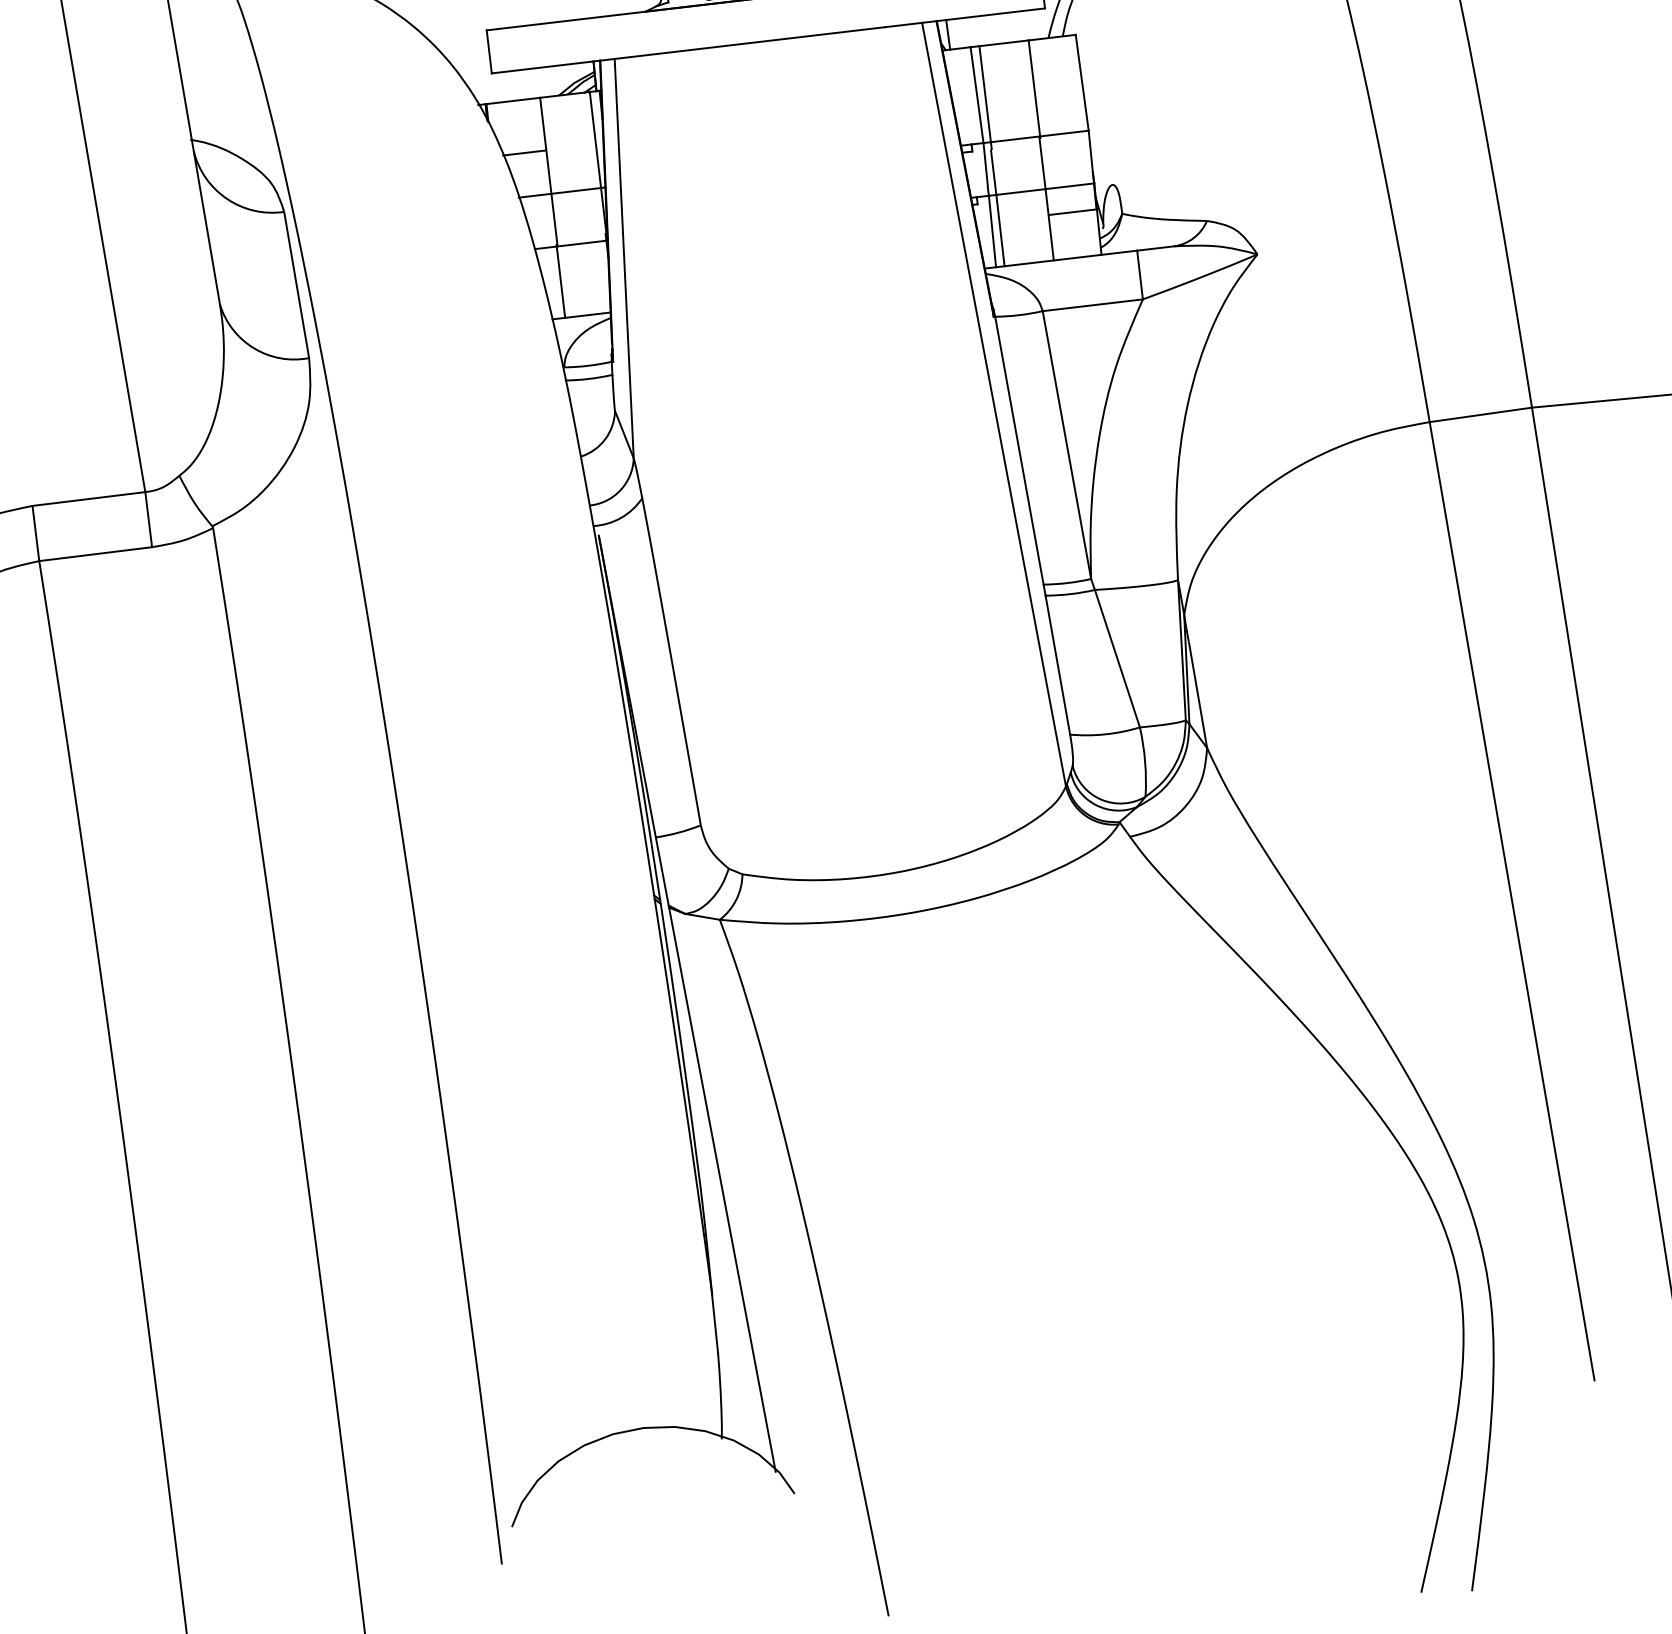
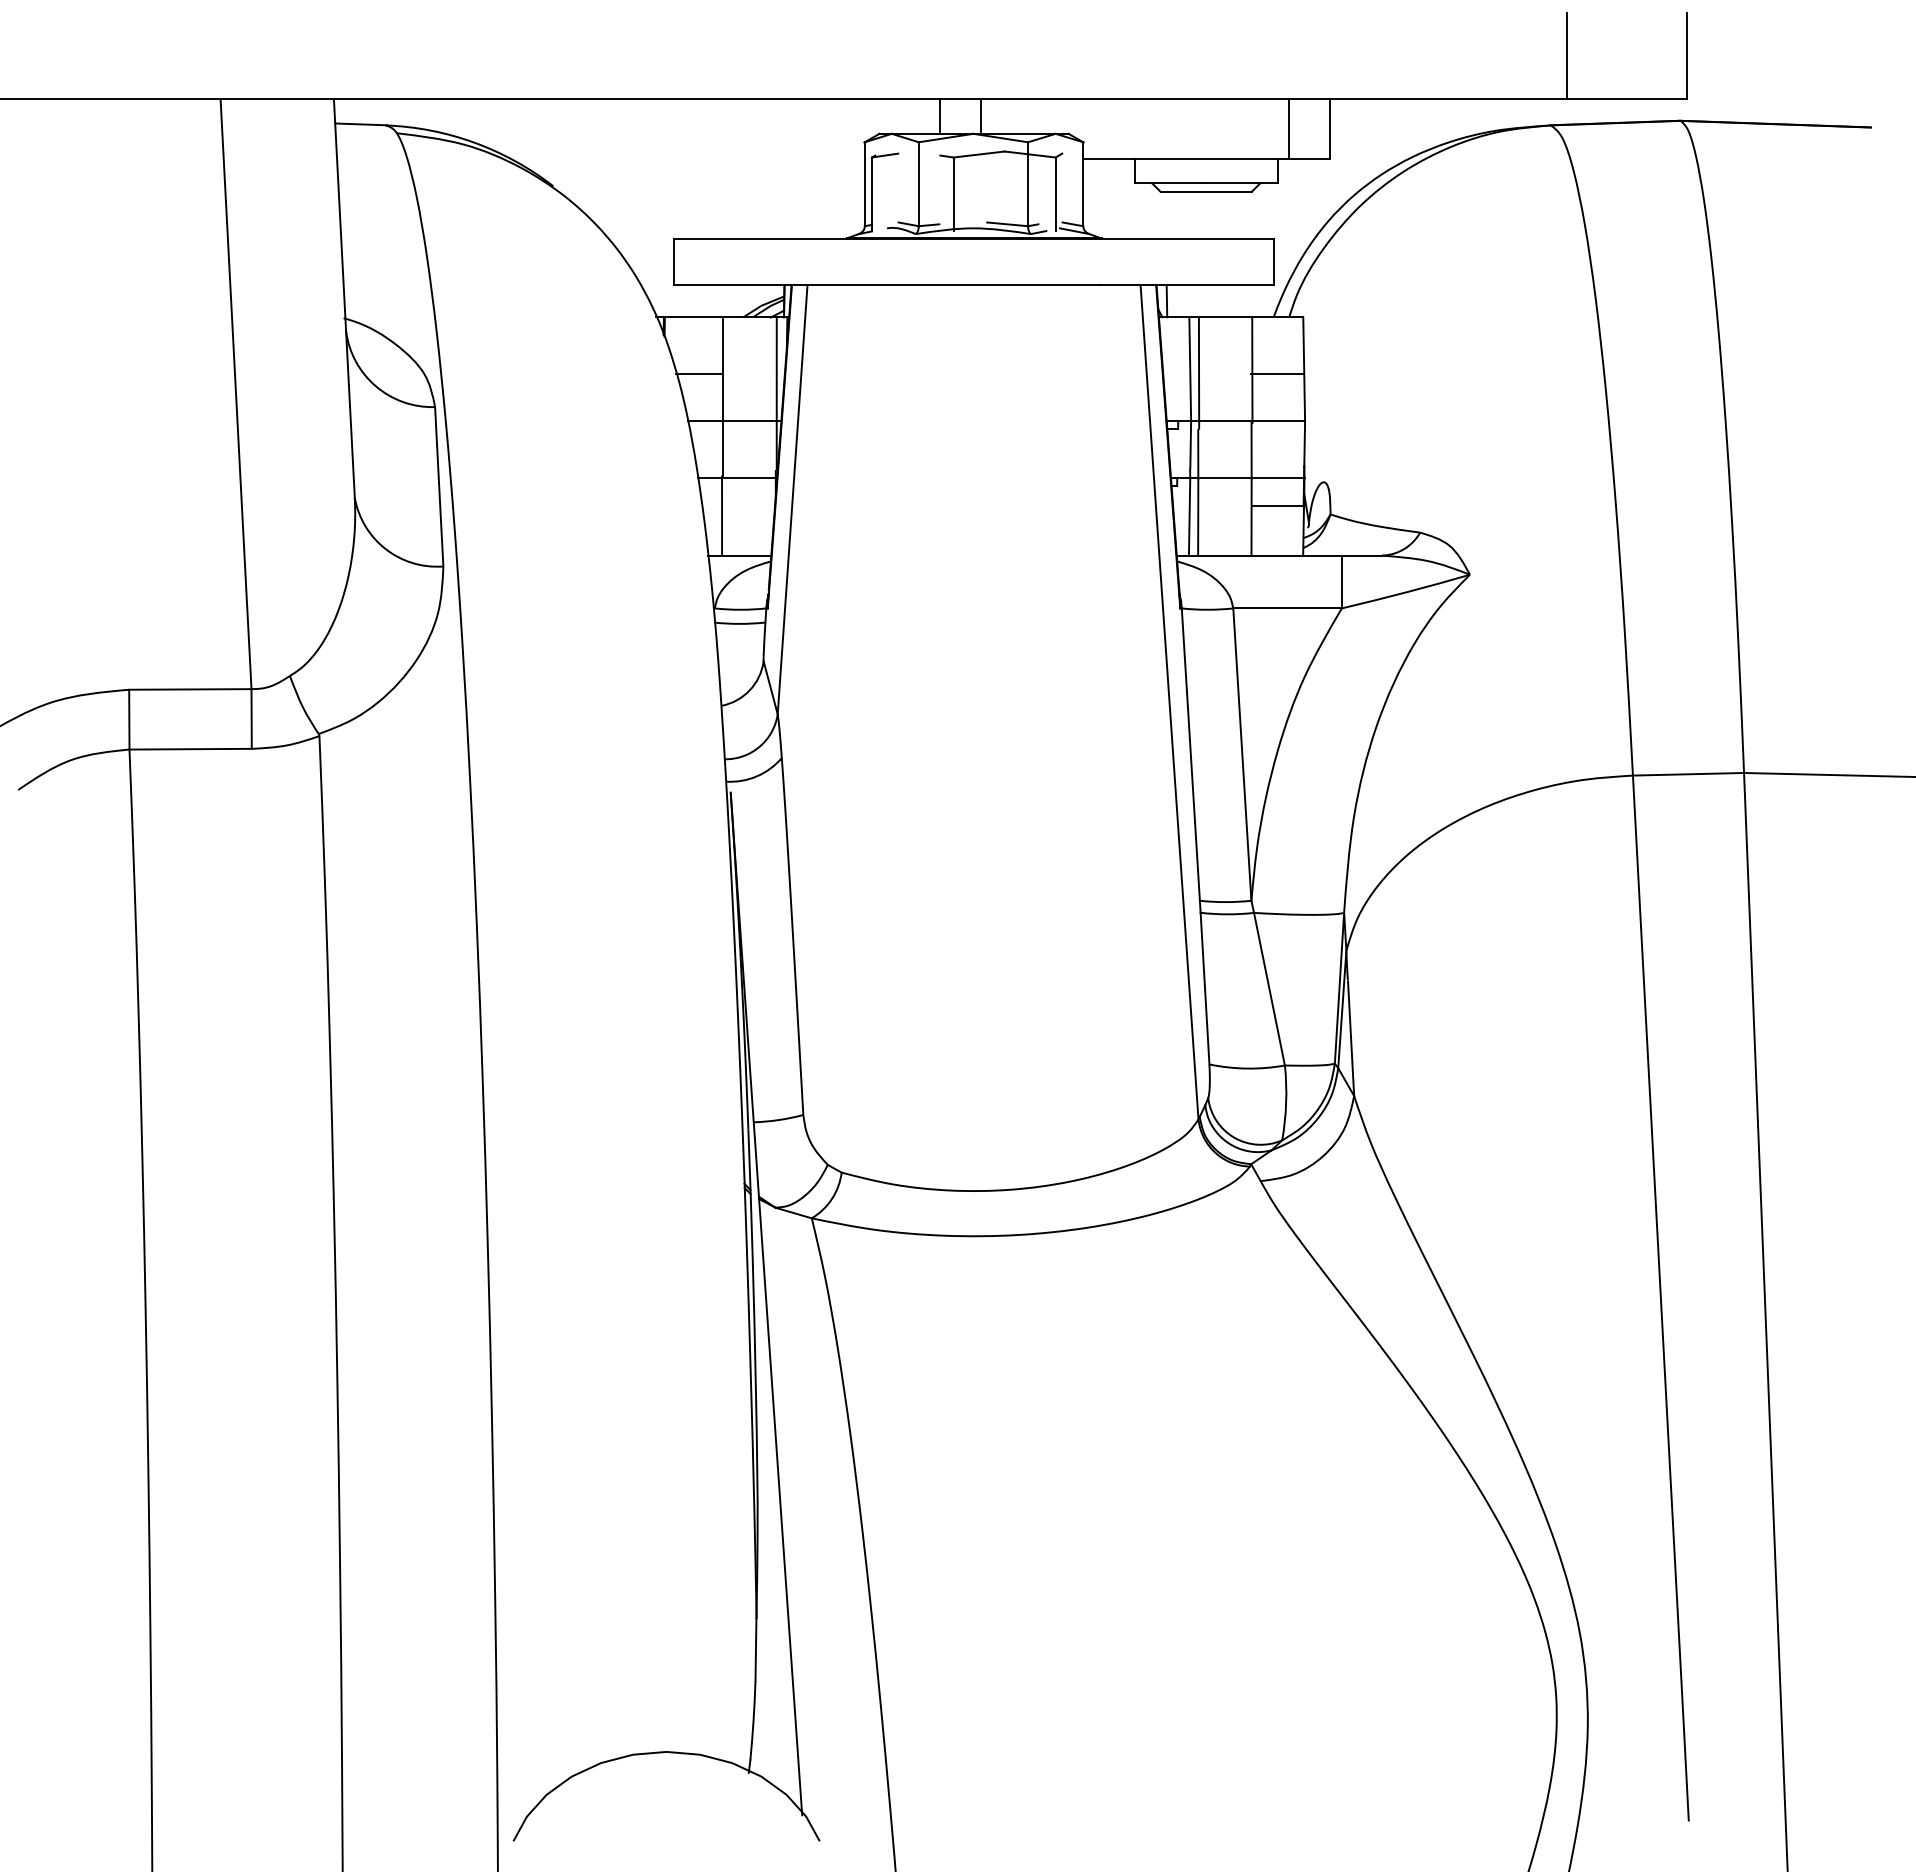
line: (1057, 90) -> (1276, 374), added

